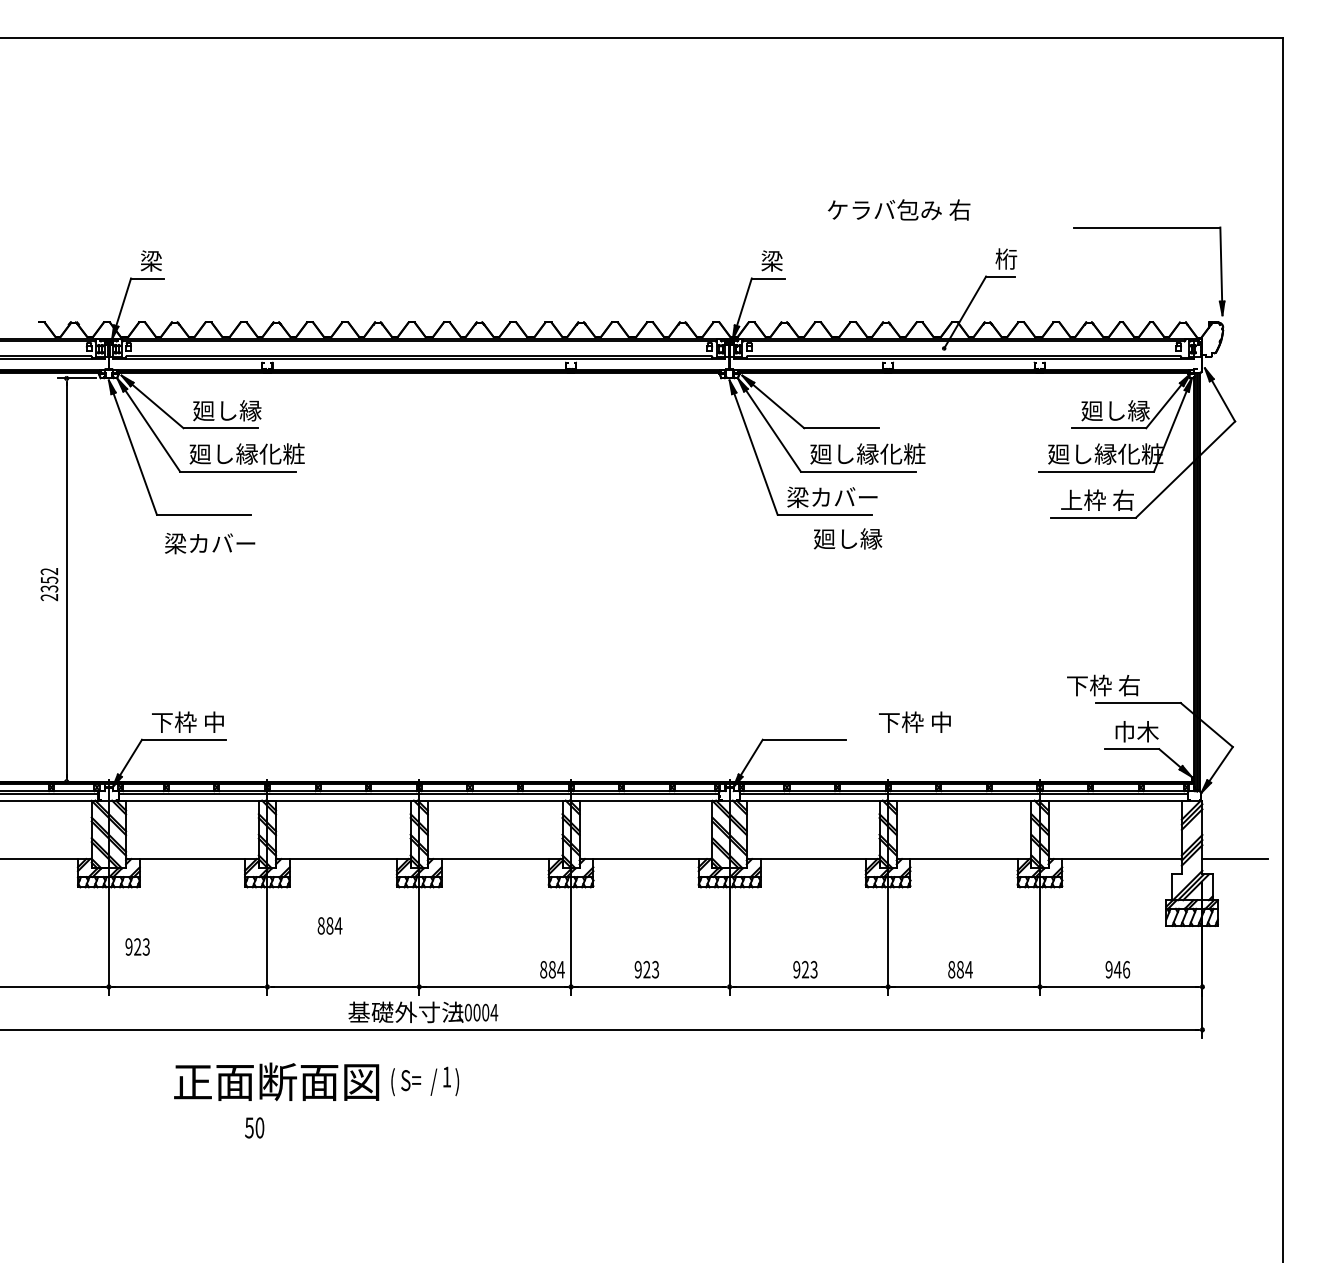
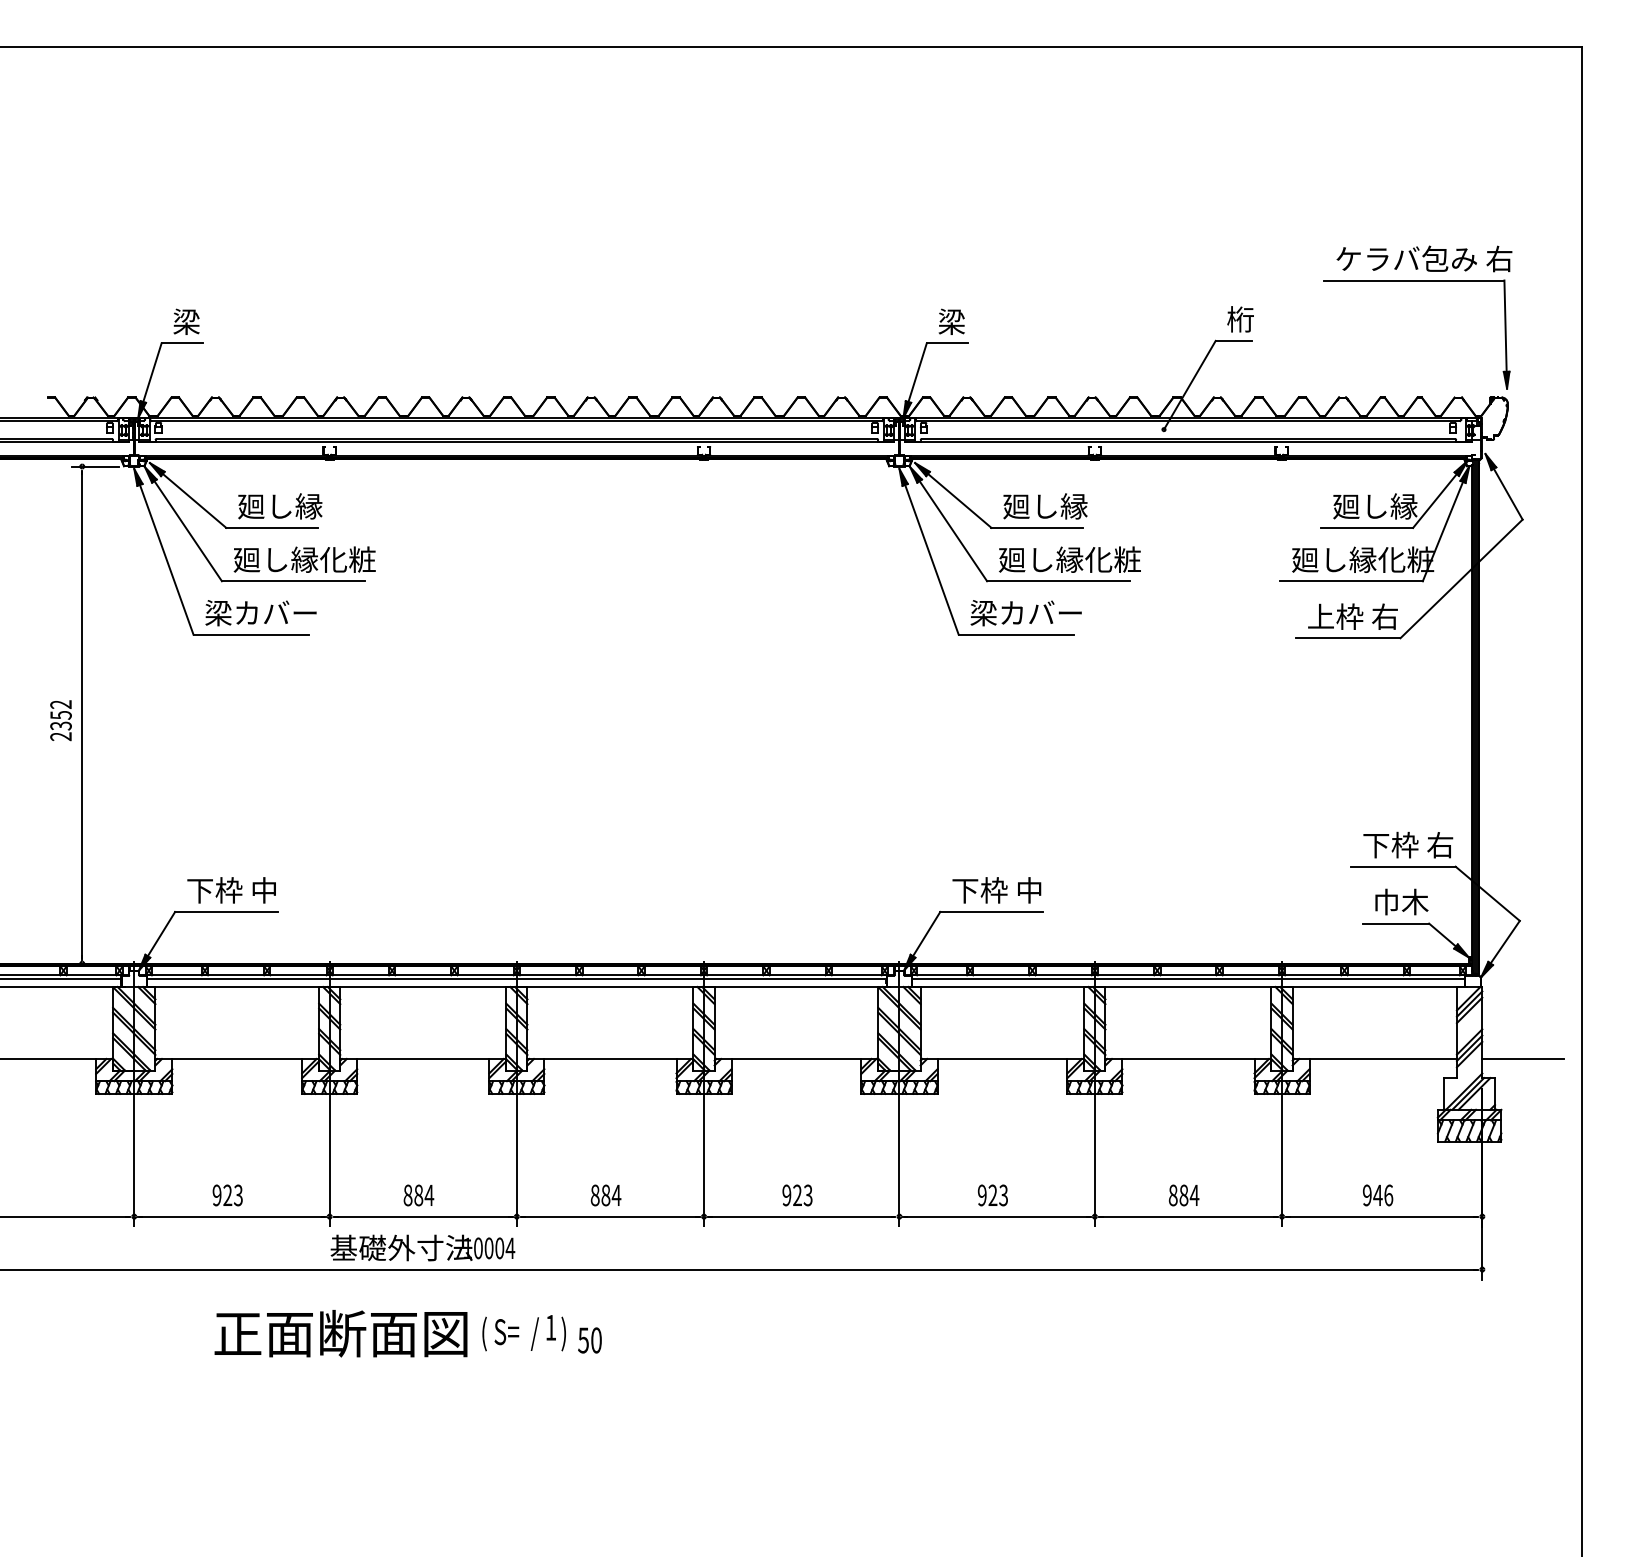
text: (899, 209) -> (1424, 258), moved
text: (848, 539) -> (1045, 506), moved
text: (209, 543) -> (260, 613), moved
text: (1103, 685) -> (1408, 844), moved
text: (914, 722) -> (996, 890), moved
text: (329, 925) -> (418, 1195), moved
text: (137, 947) -> (227, 1195), moved
text: (551, 969) -> (605, 1195), moved
text: (423, 1011) -> (422, 1247), moved
text: (254, 1127) -> (589, 1340), moved

